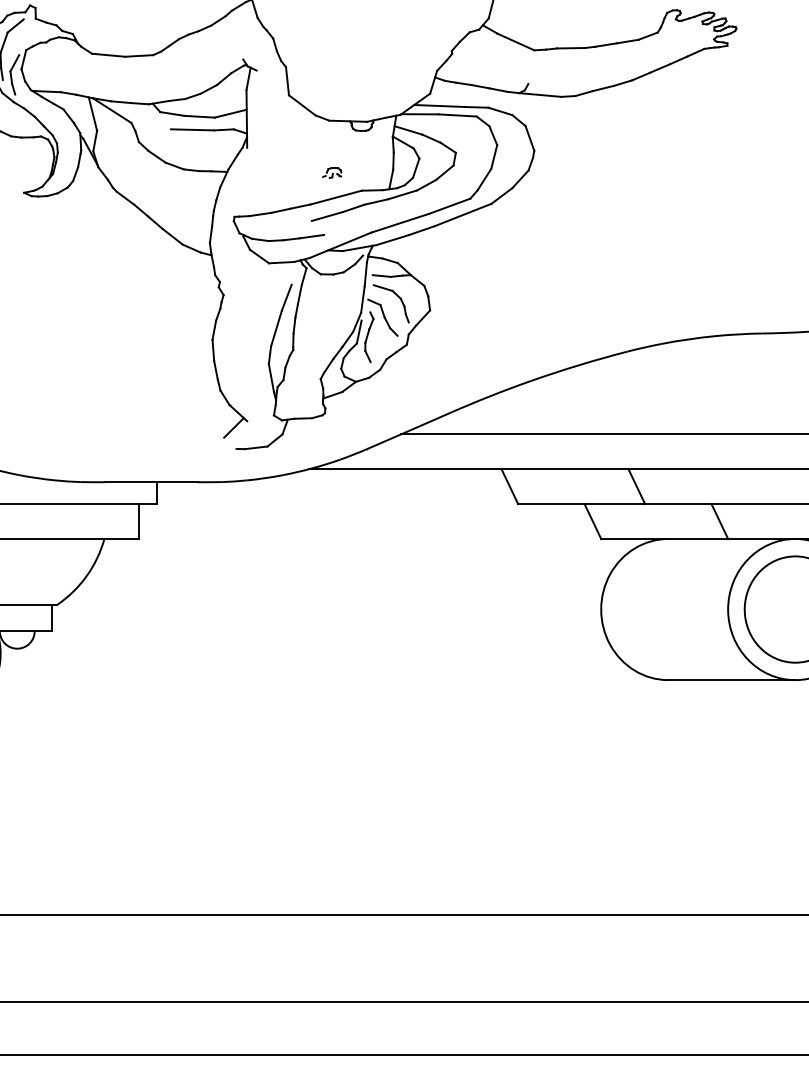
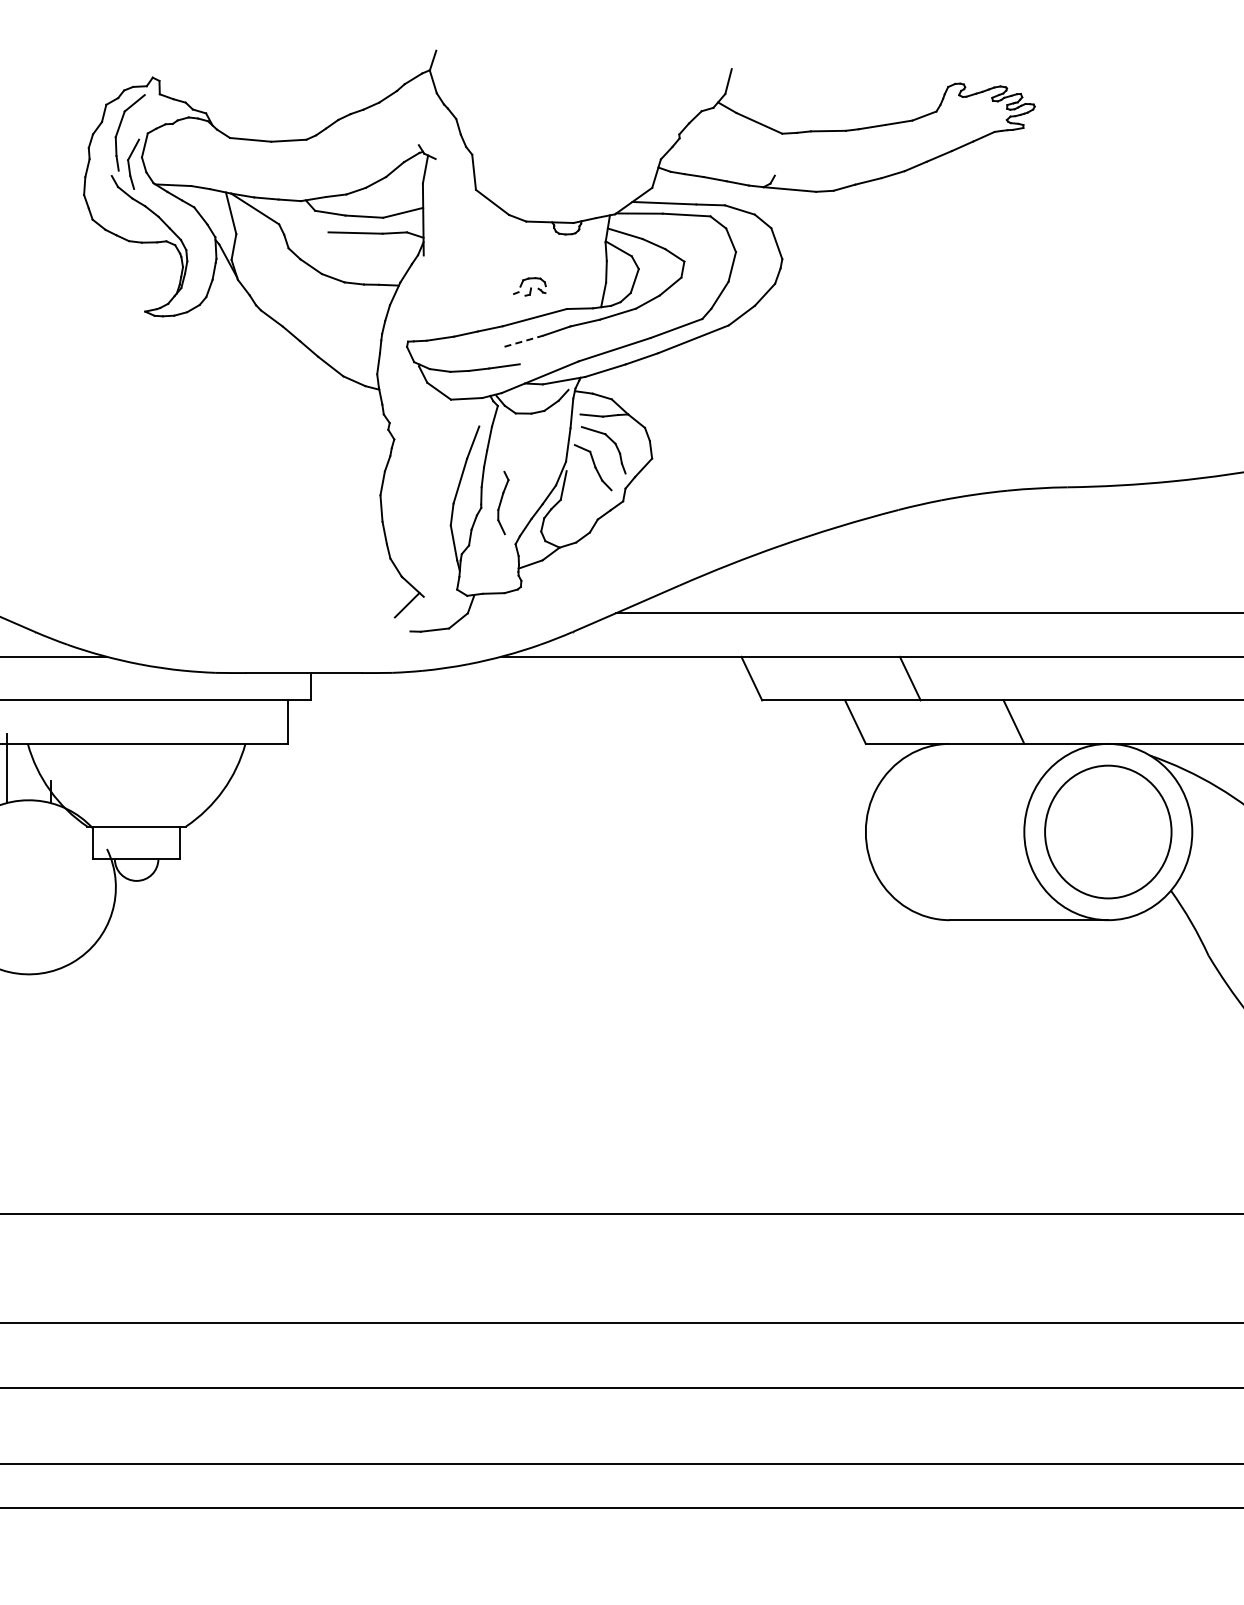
part: (331, 172) -> (529, 286), size x1.4
line: (327, 216) -> (524, 341), solid -> dashed
part: (369, 336) -> (503, 502), moved

